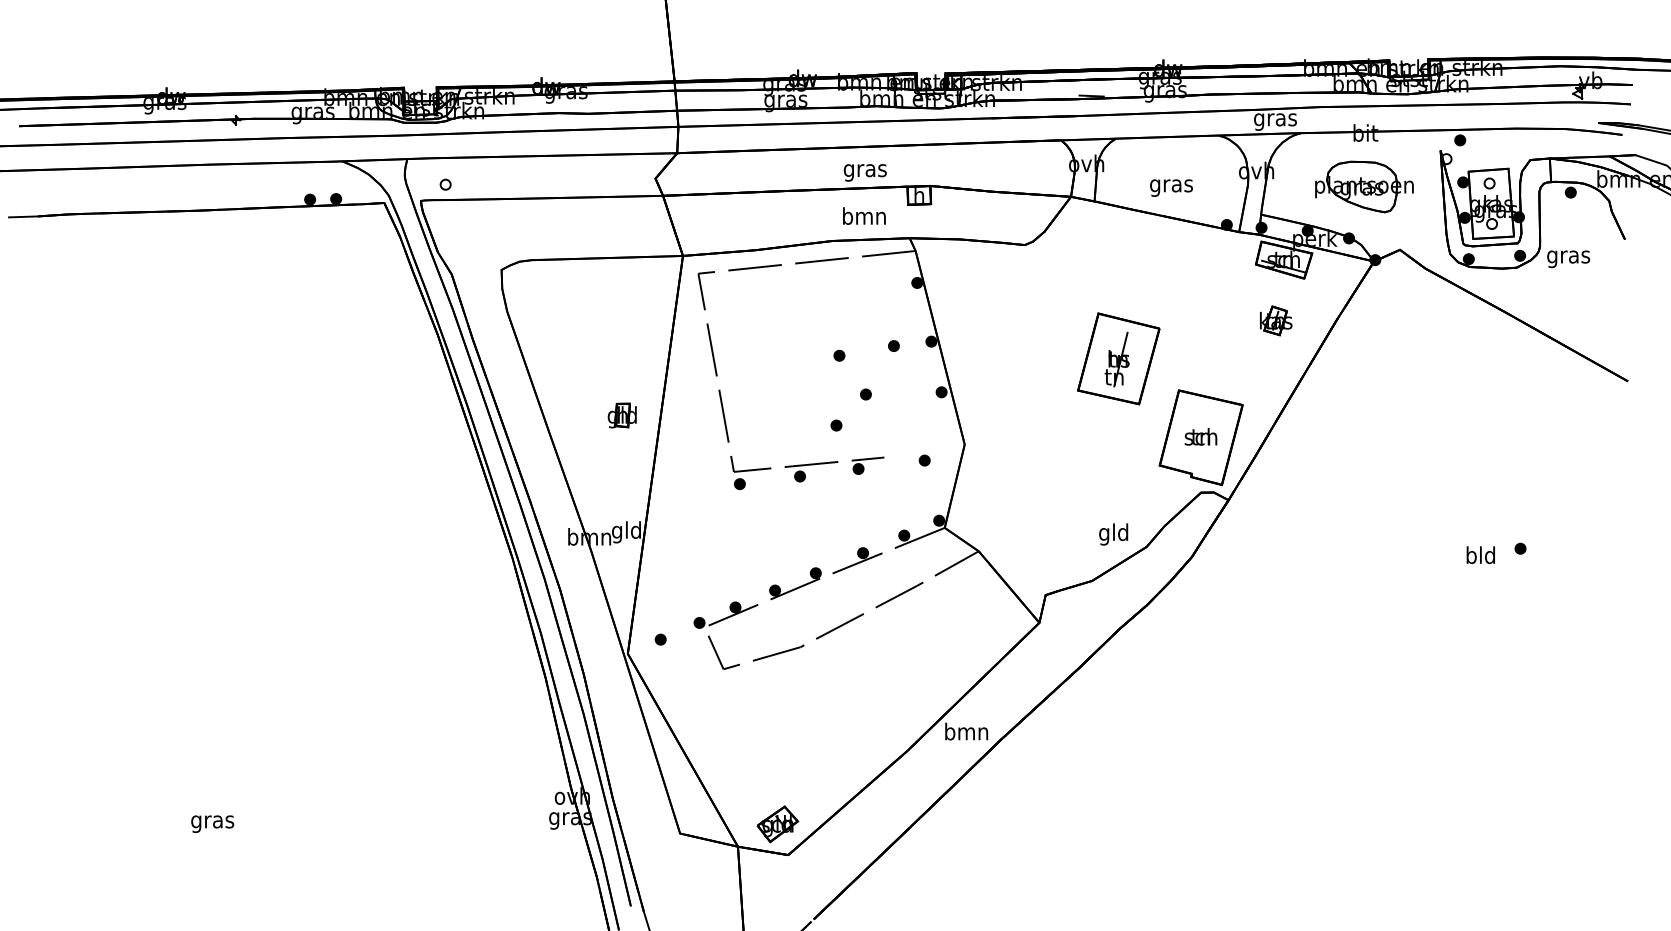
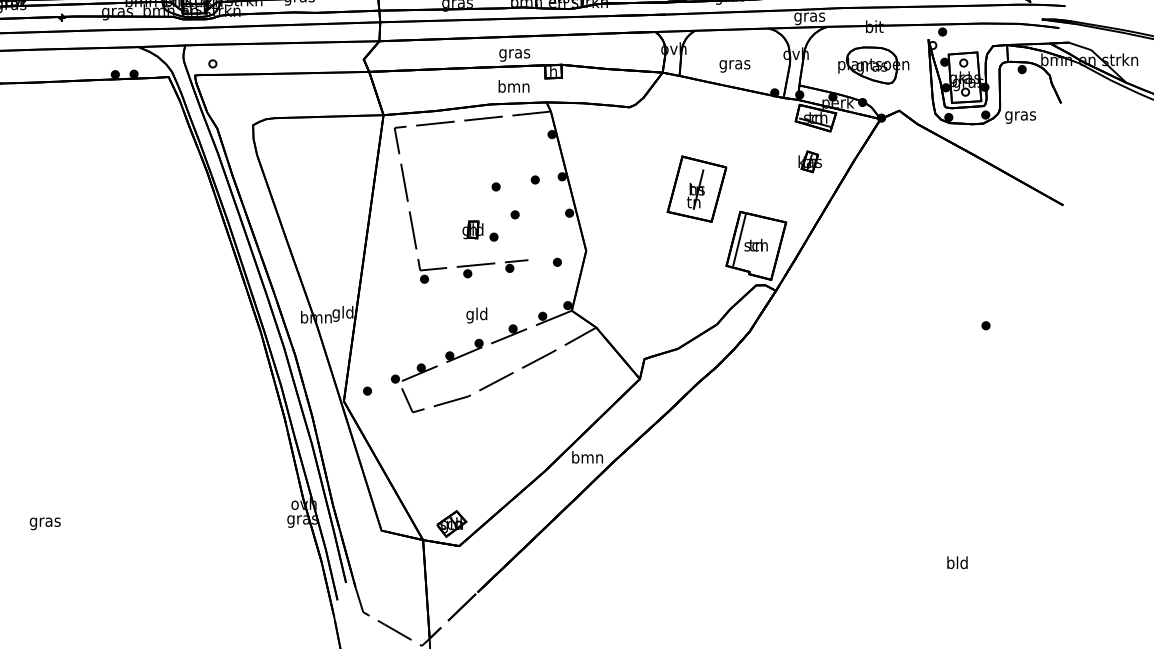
part: (621, 415) -> (472, 229), moved
line: (1177, 429) -> (739, 239), added
text: (1113, 534) -> (476, 315), moved
text: (1480, 555) -> (957, 562), moved

